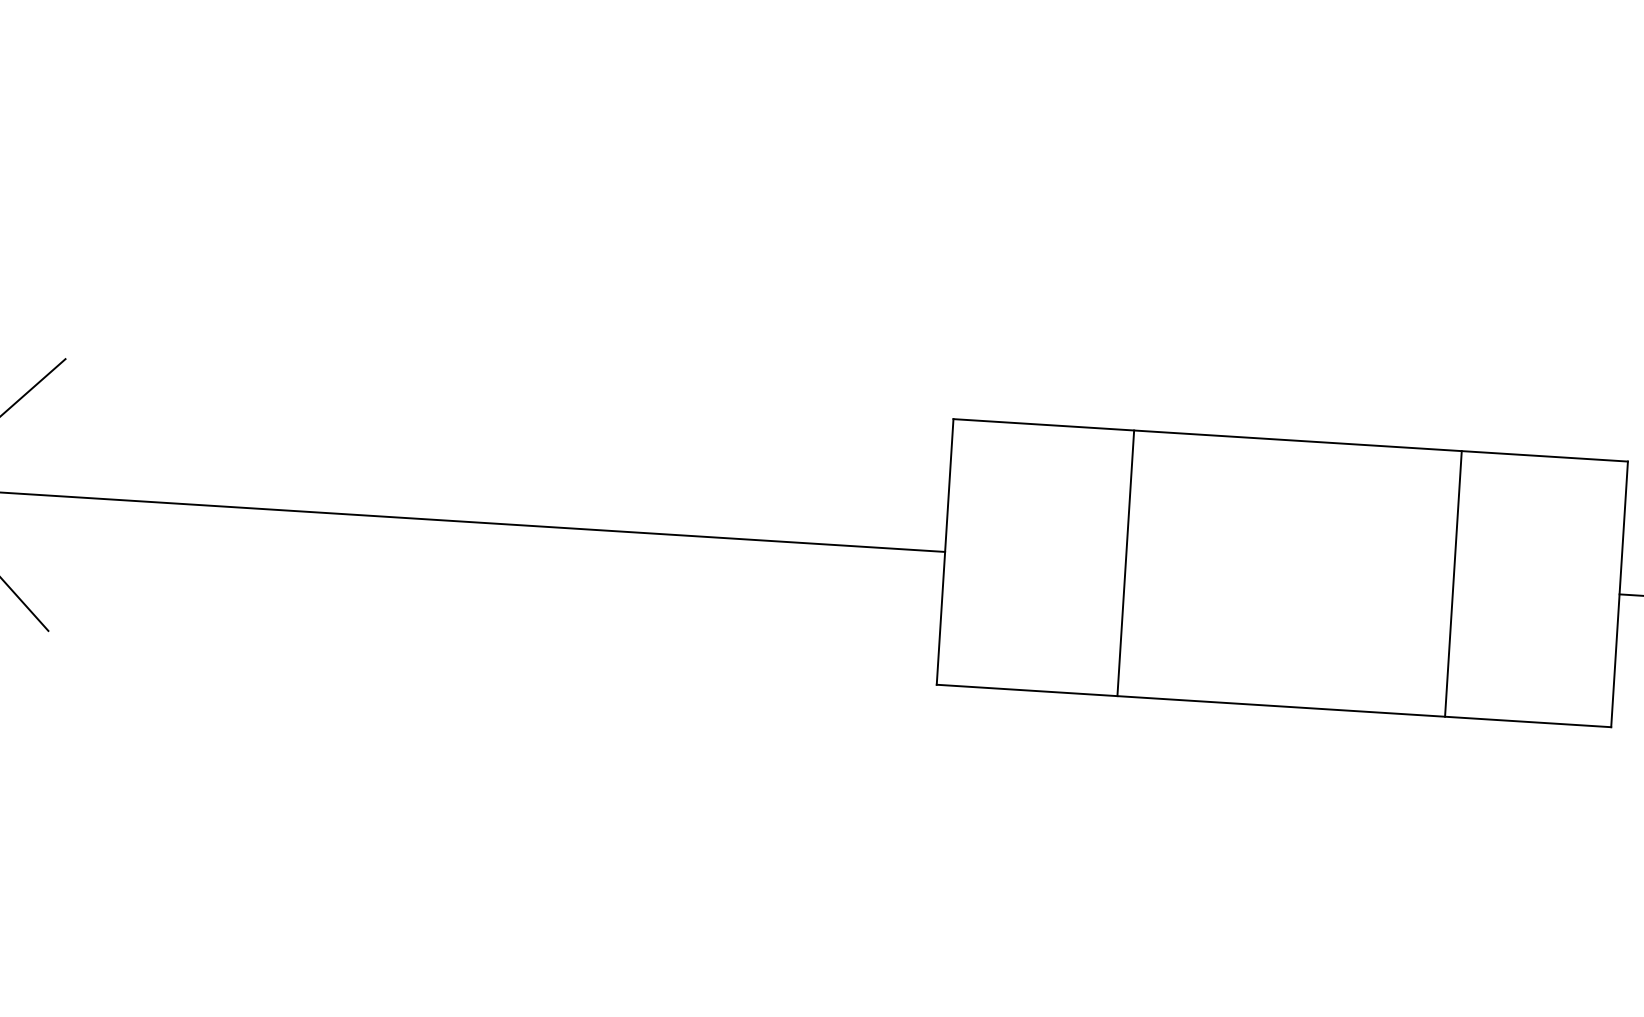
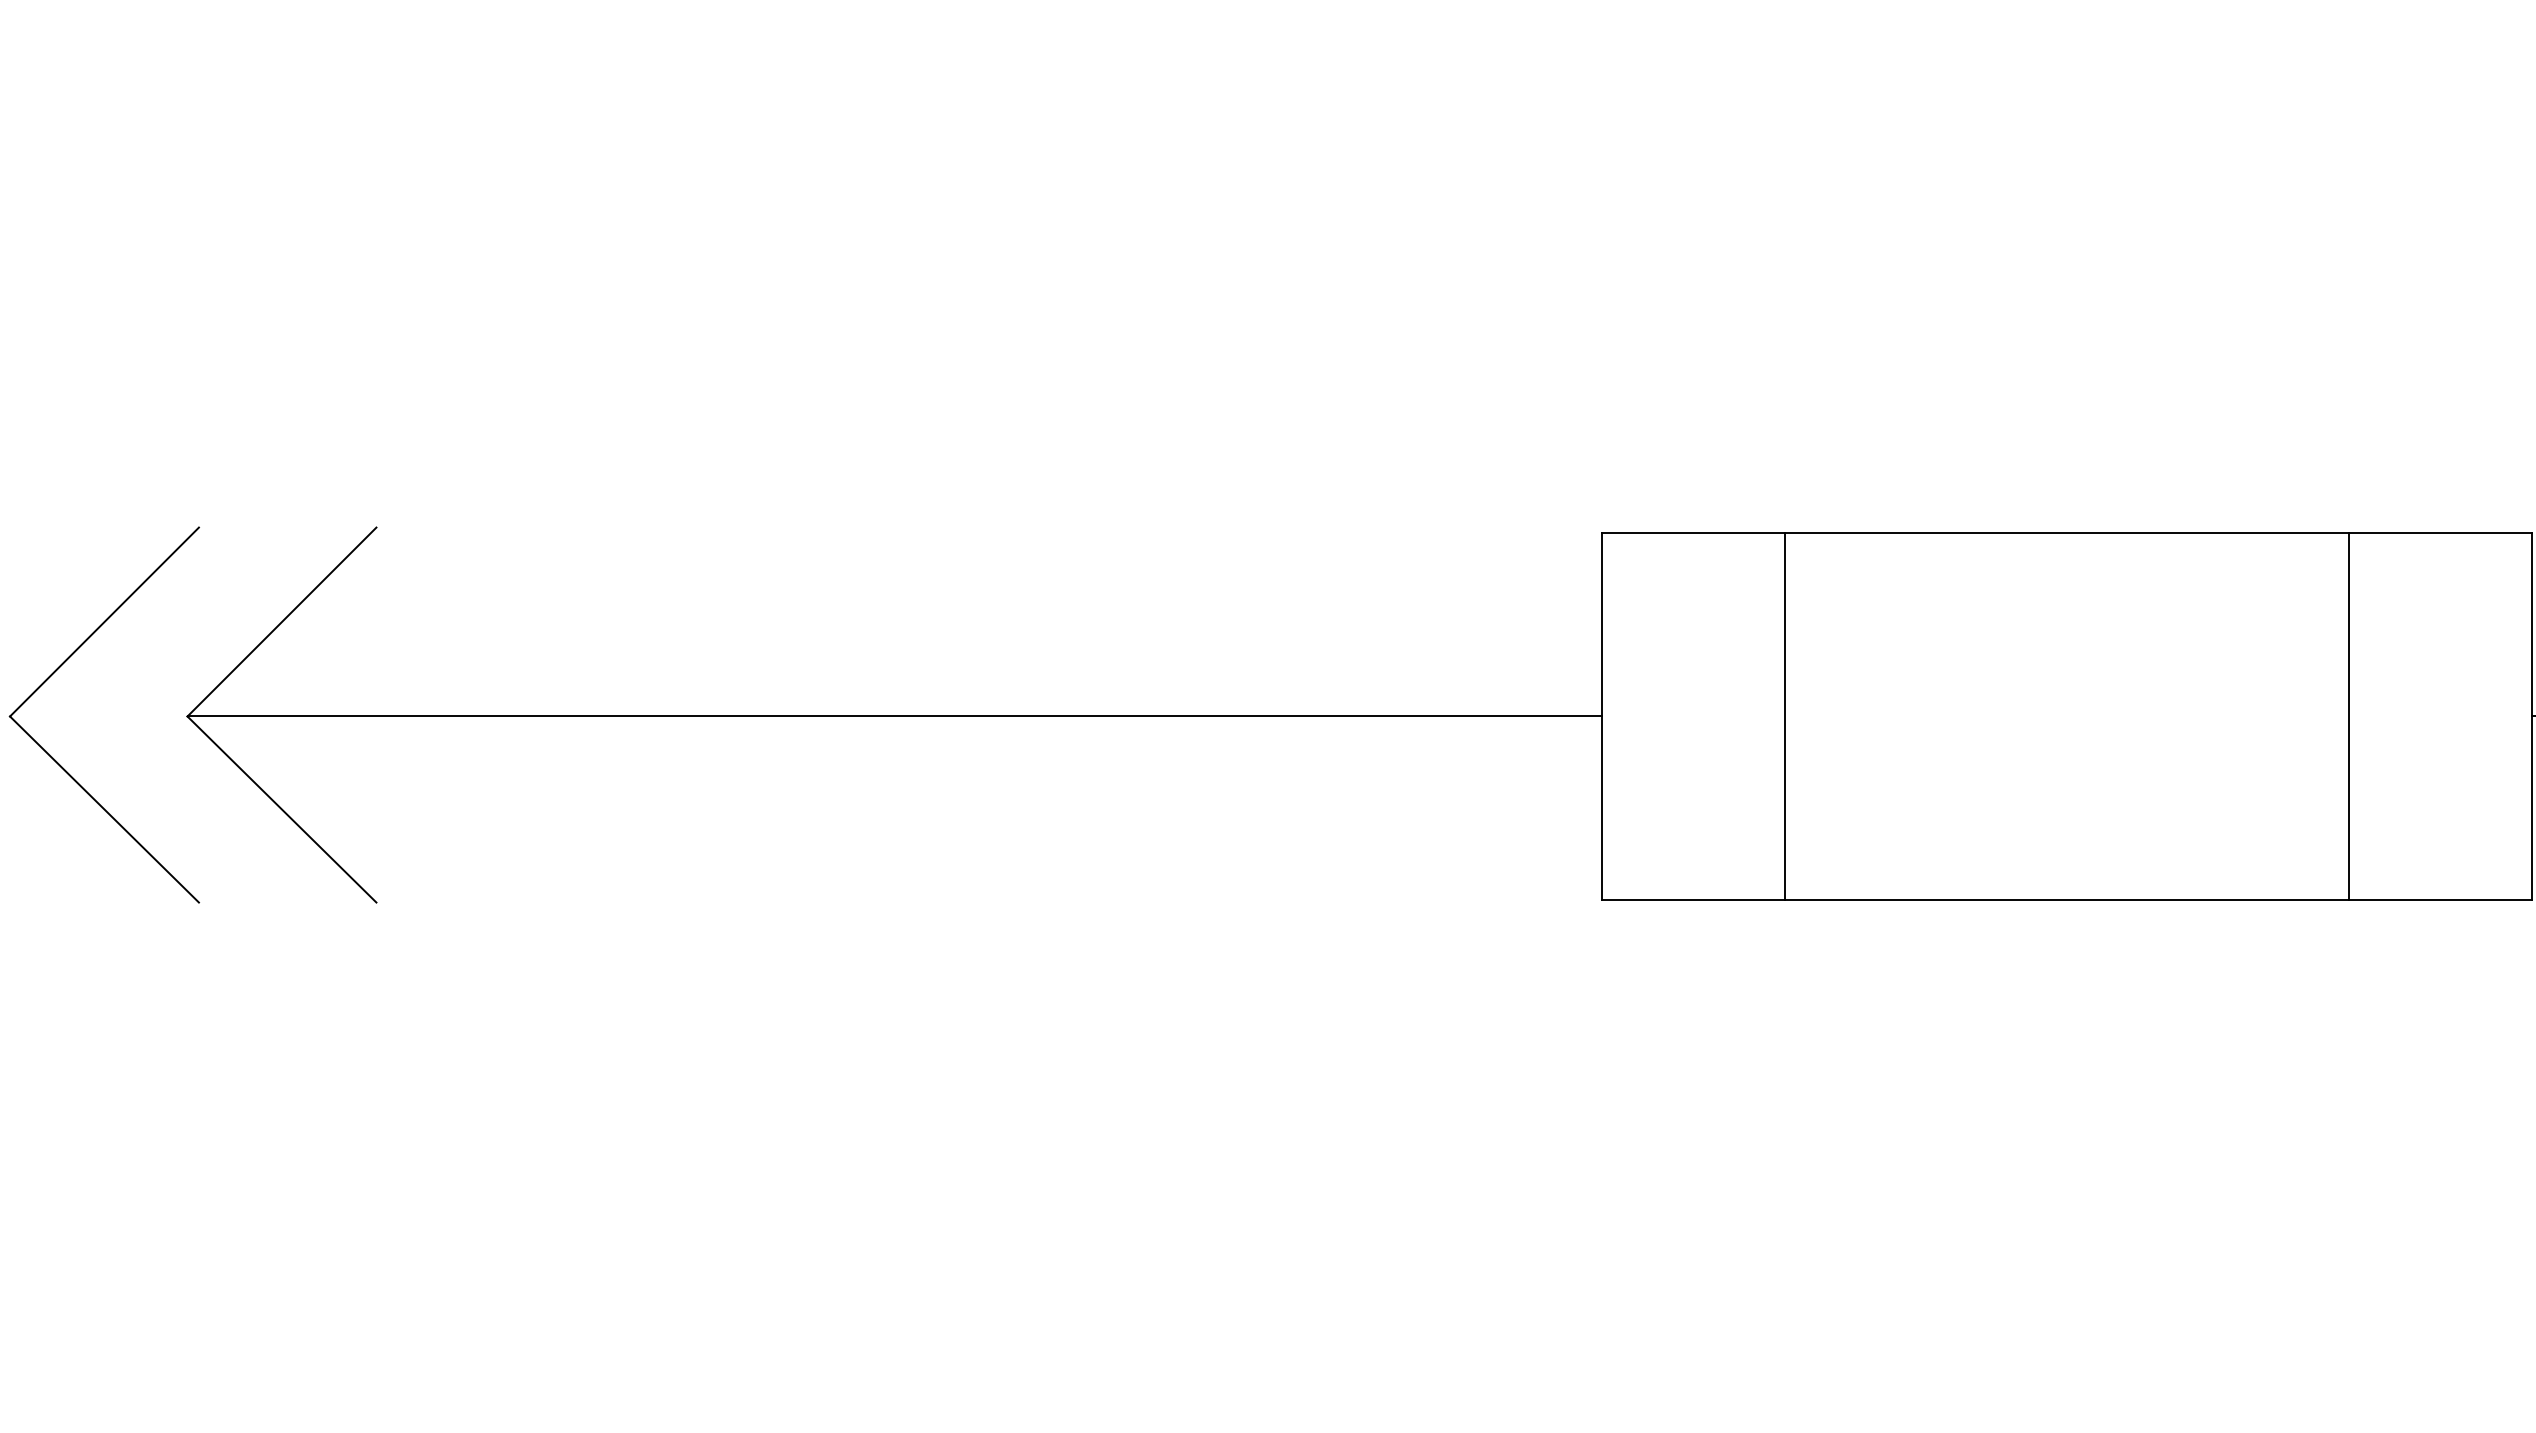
line: (1125, 563) -> (1784, 716), moved
line: (1453, 583) -> (2348, 716), moved

